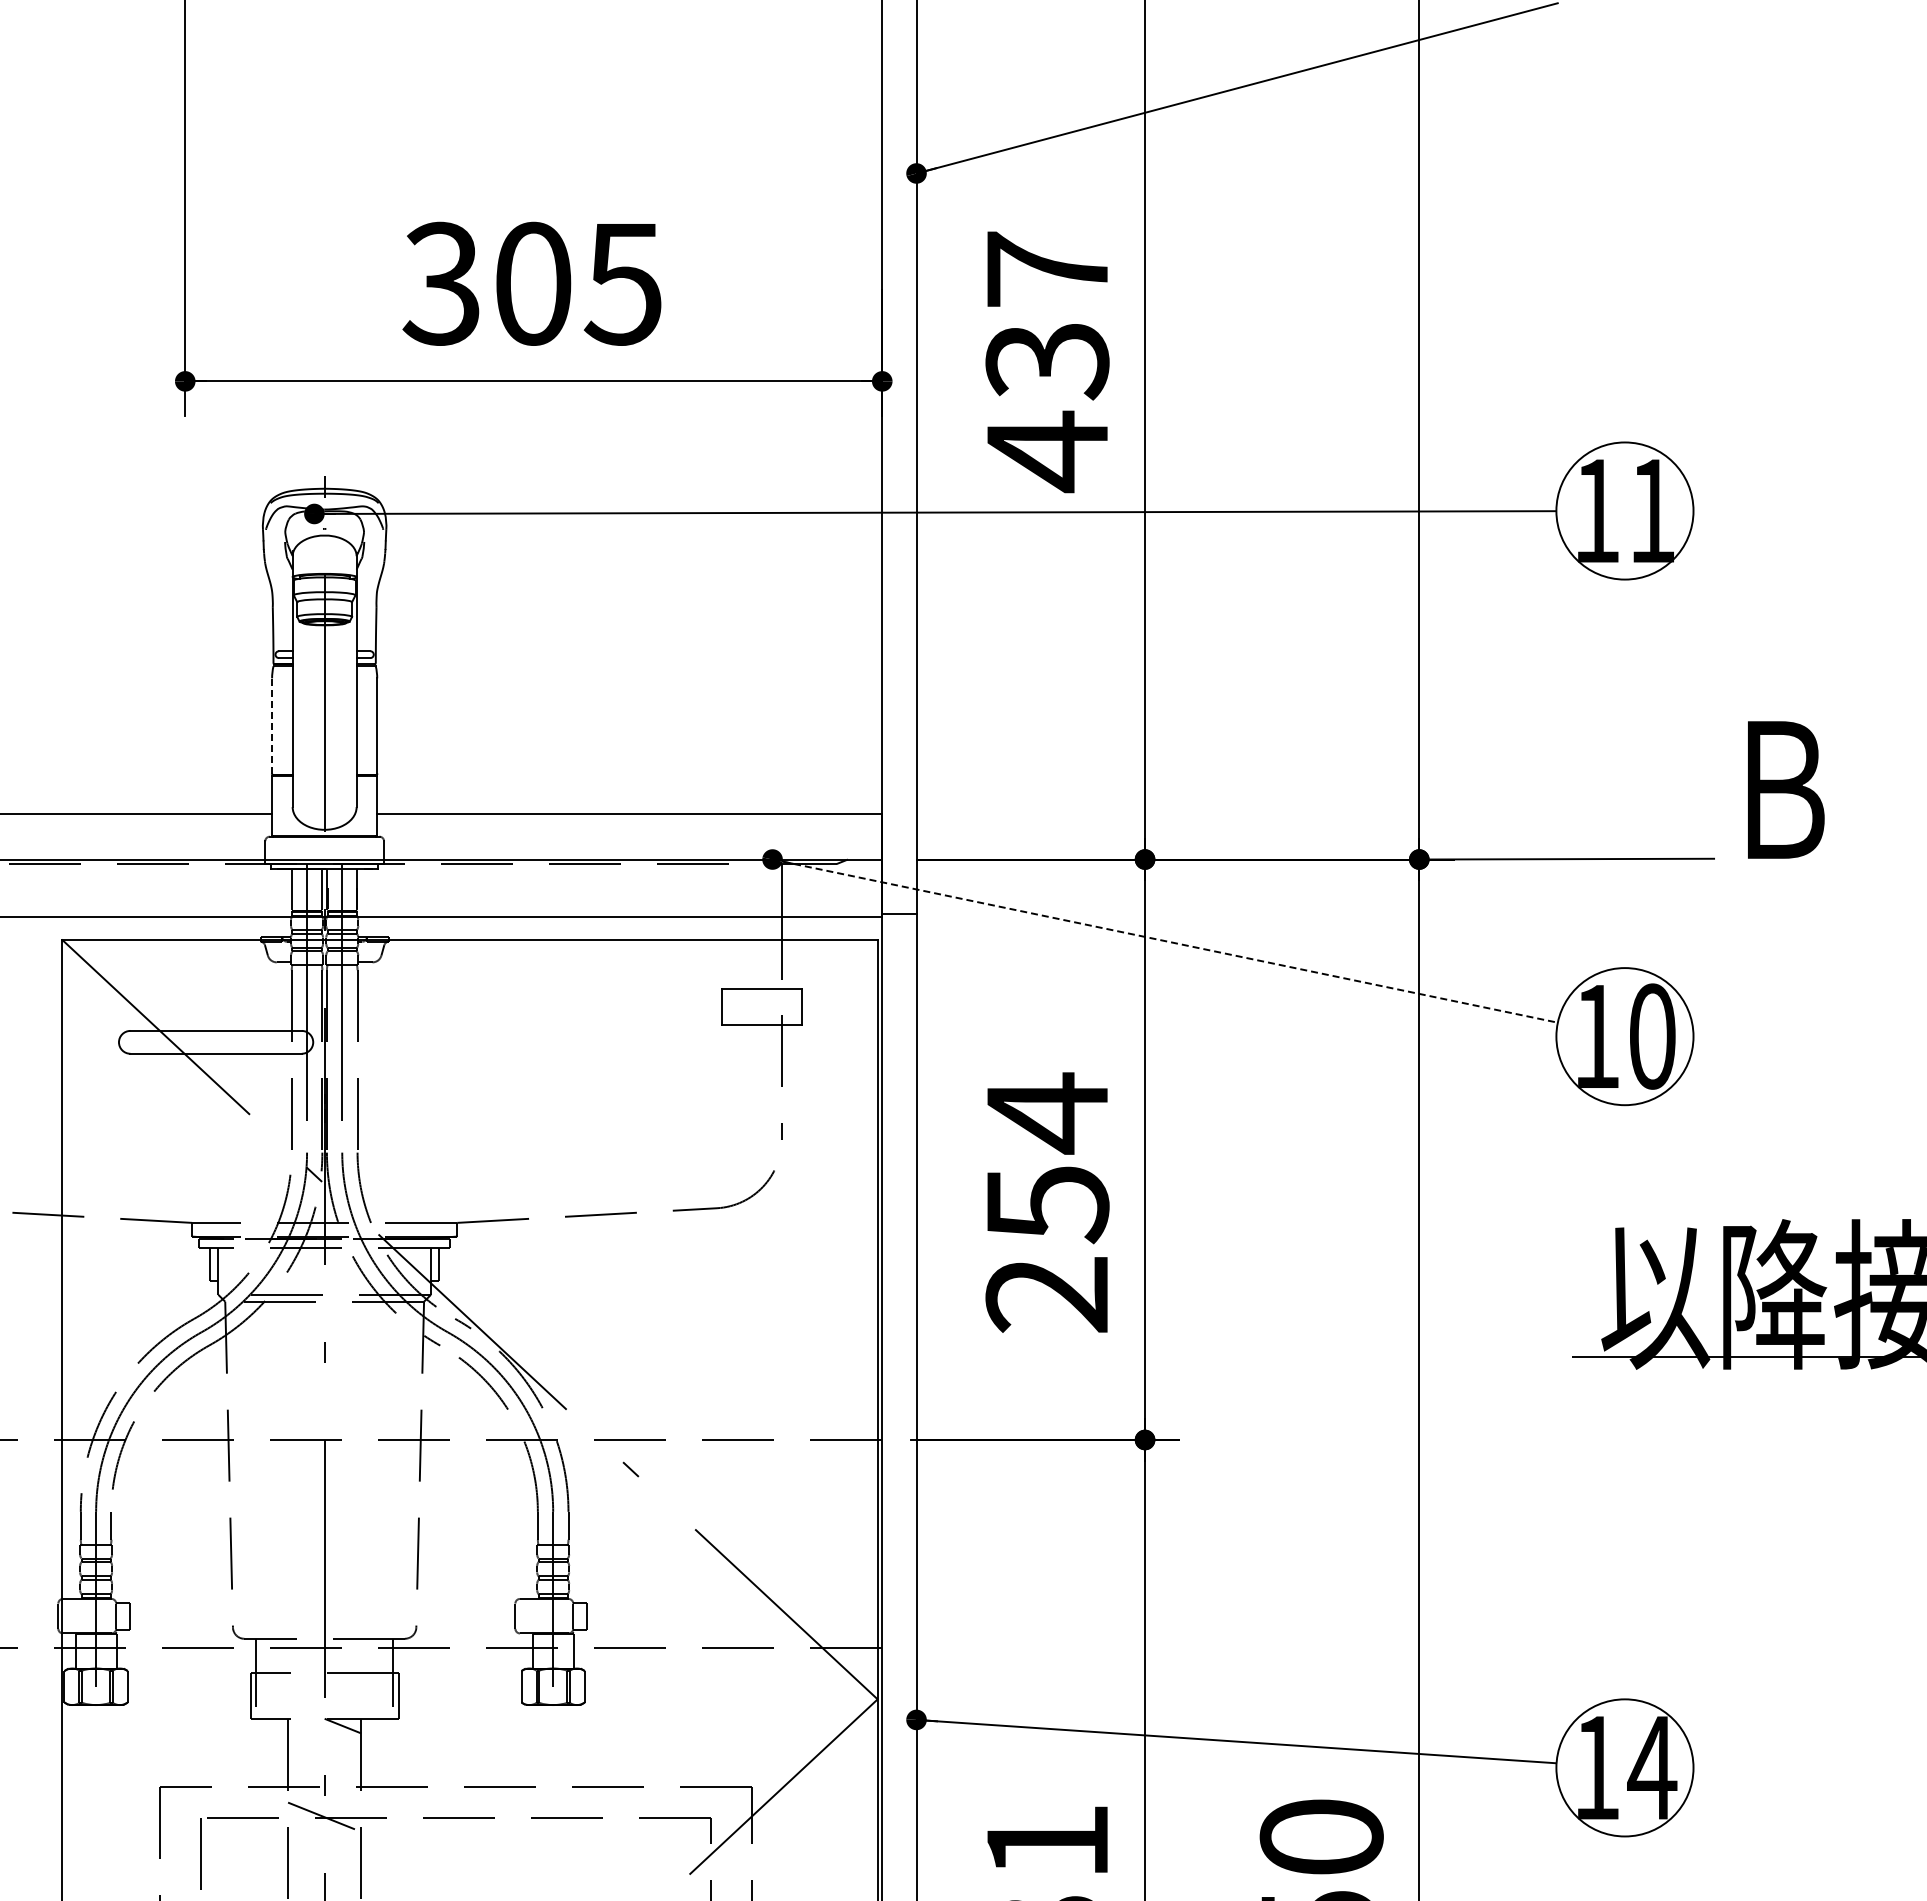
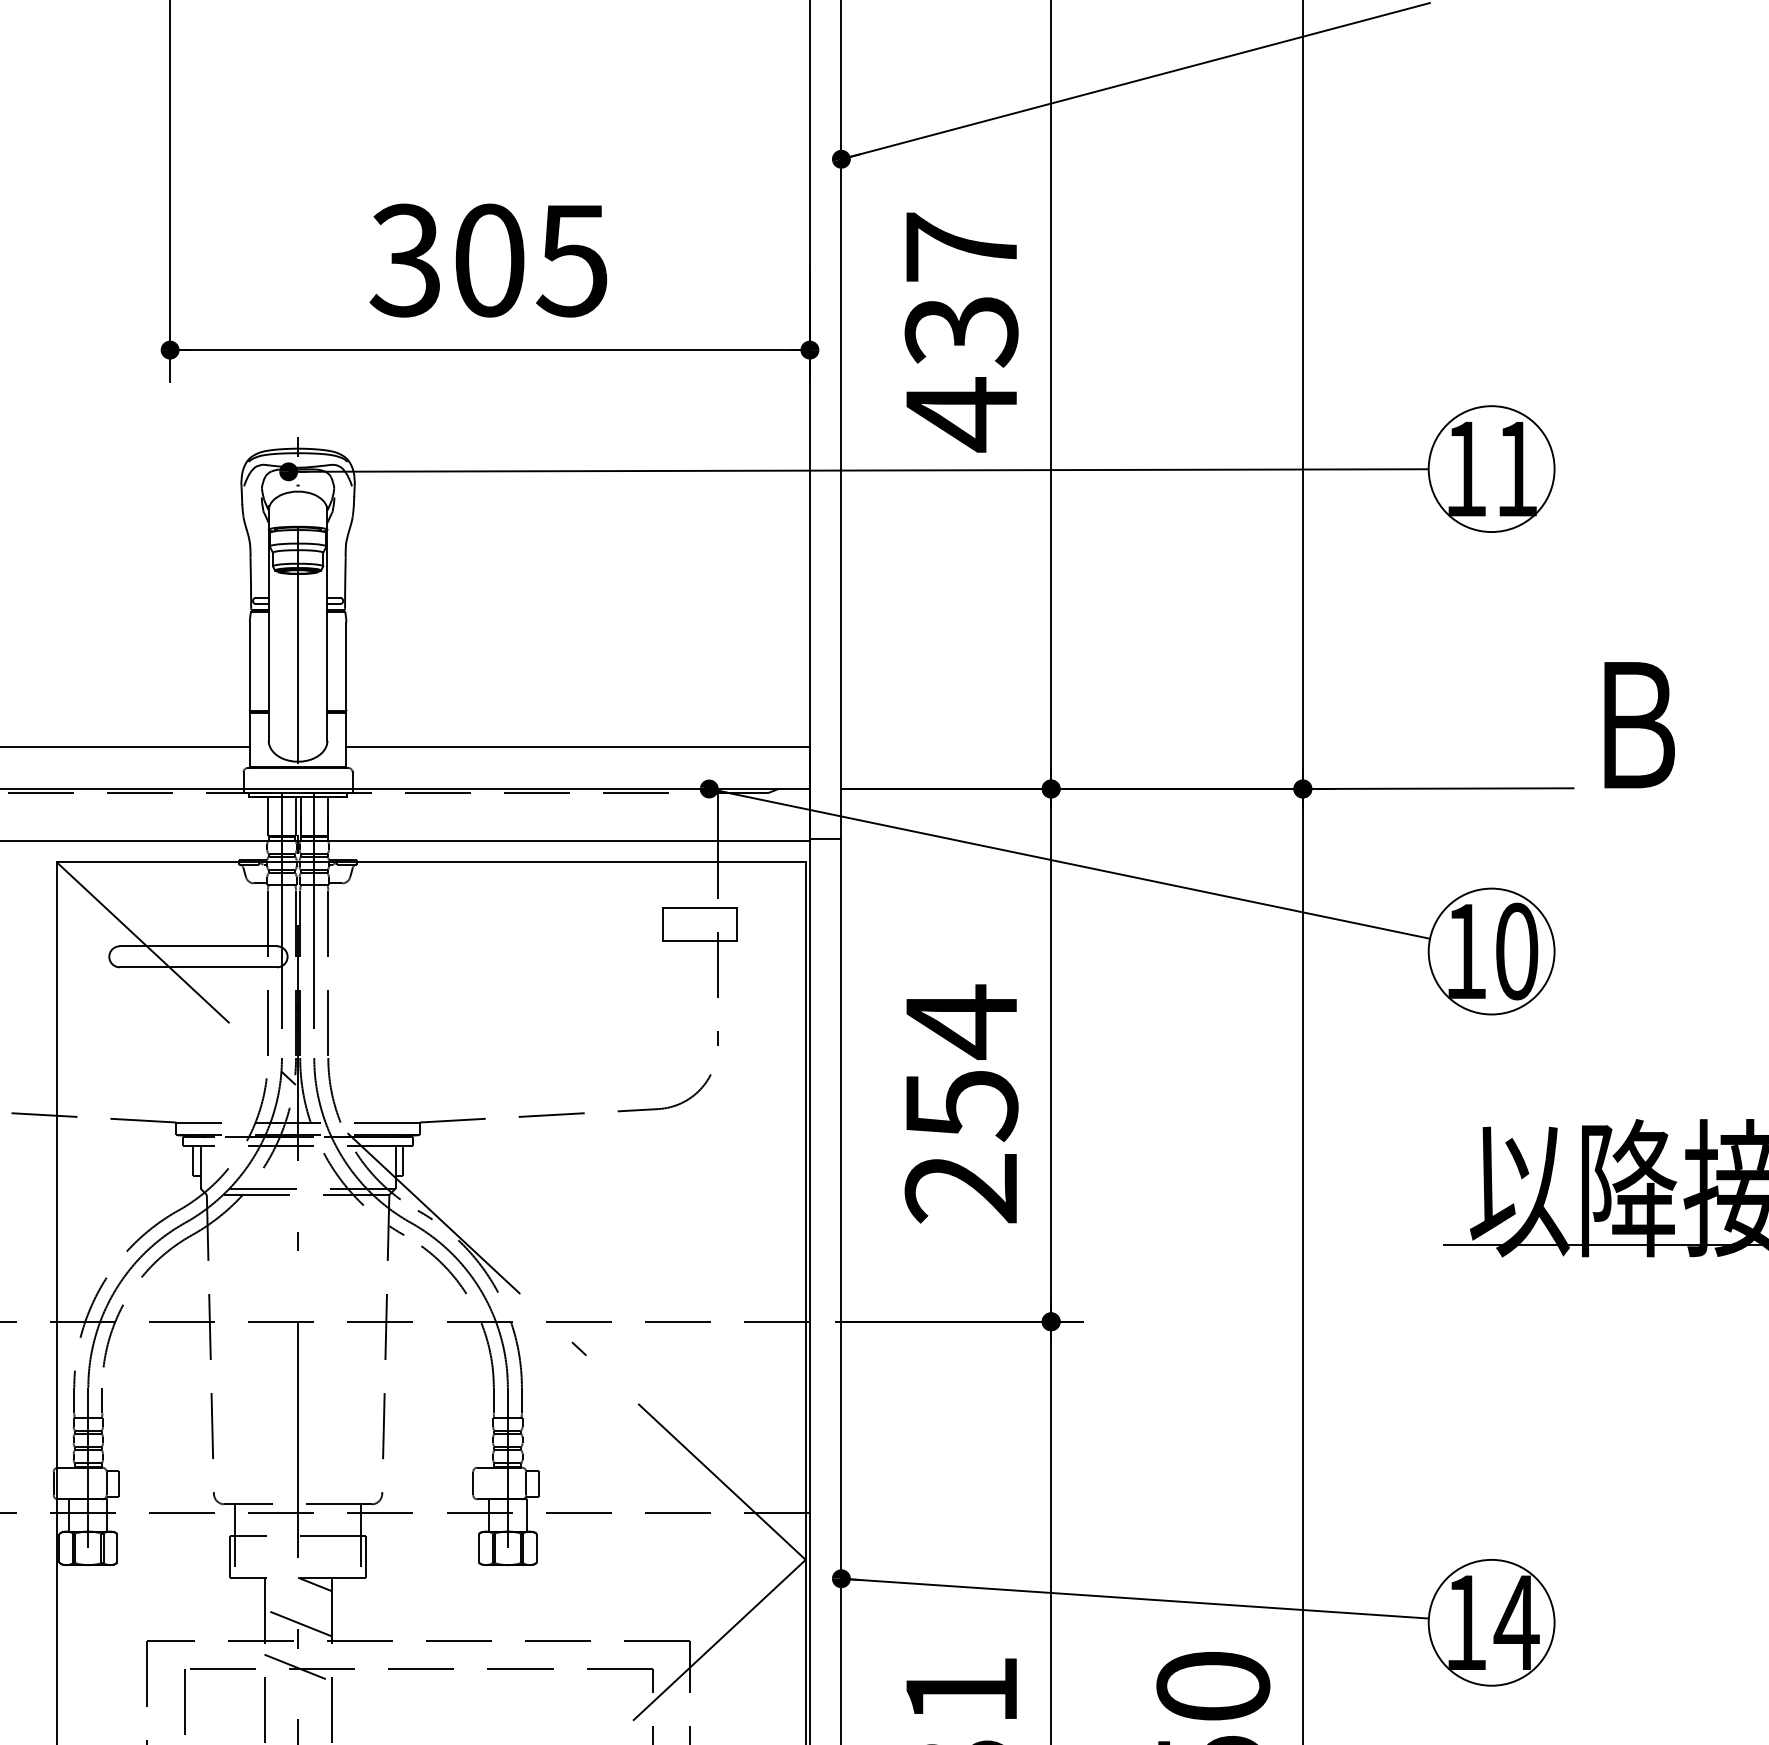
line: (272, 726) -> (250, 666), dashed -> solid
line: (1165, 941) -> (1069, 864), dashed -> solid
line: (324, 1767) -> (297, 1622), added

